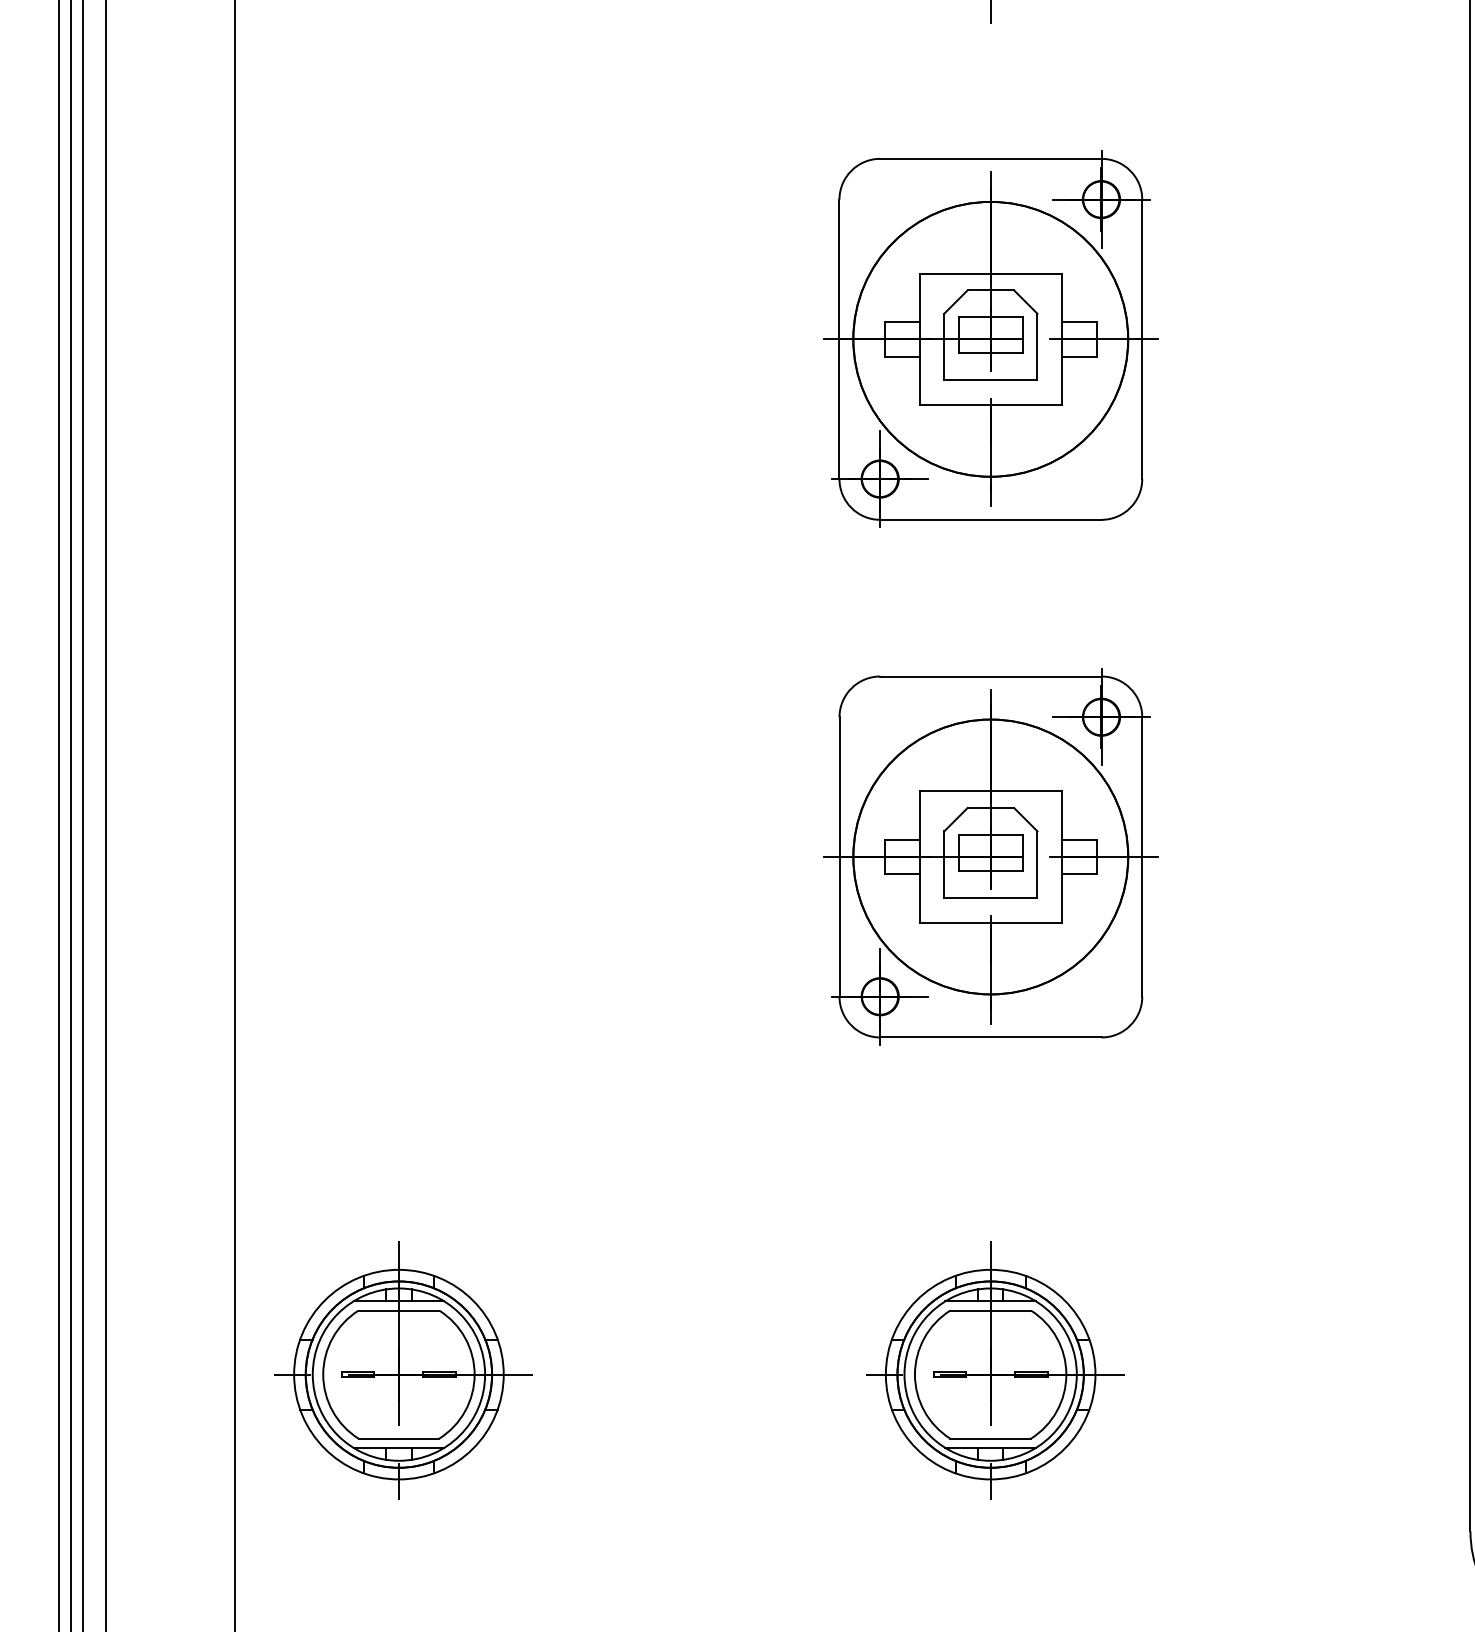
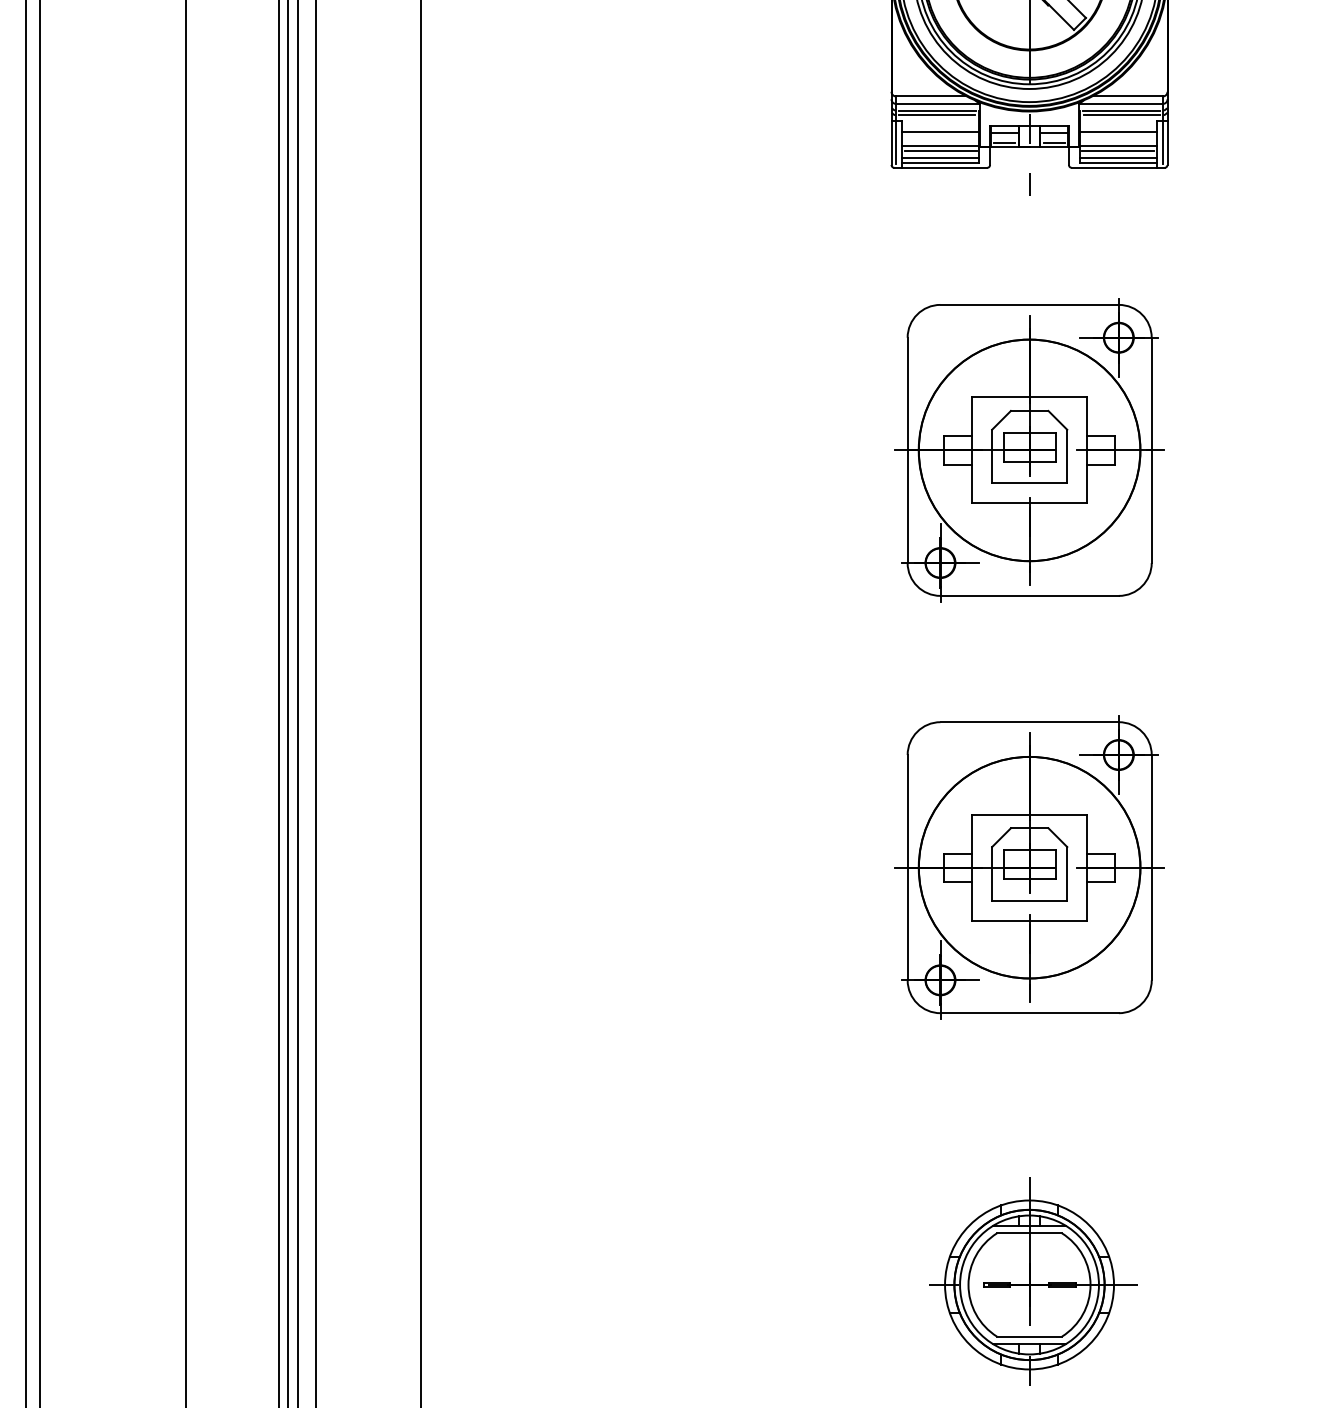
part: (403, 1370) -> (556, 1281), removed

